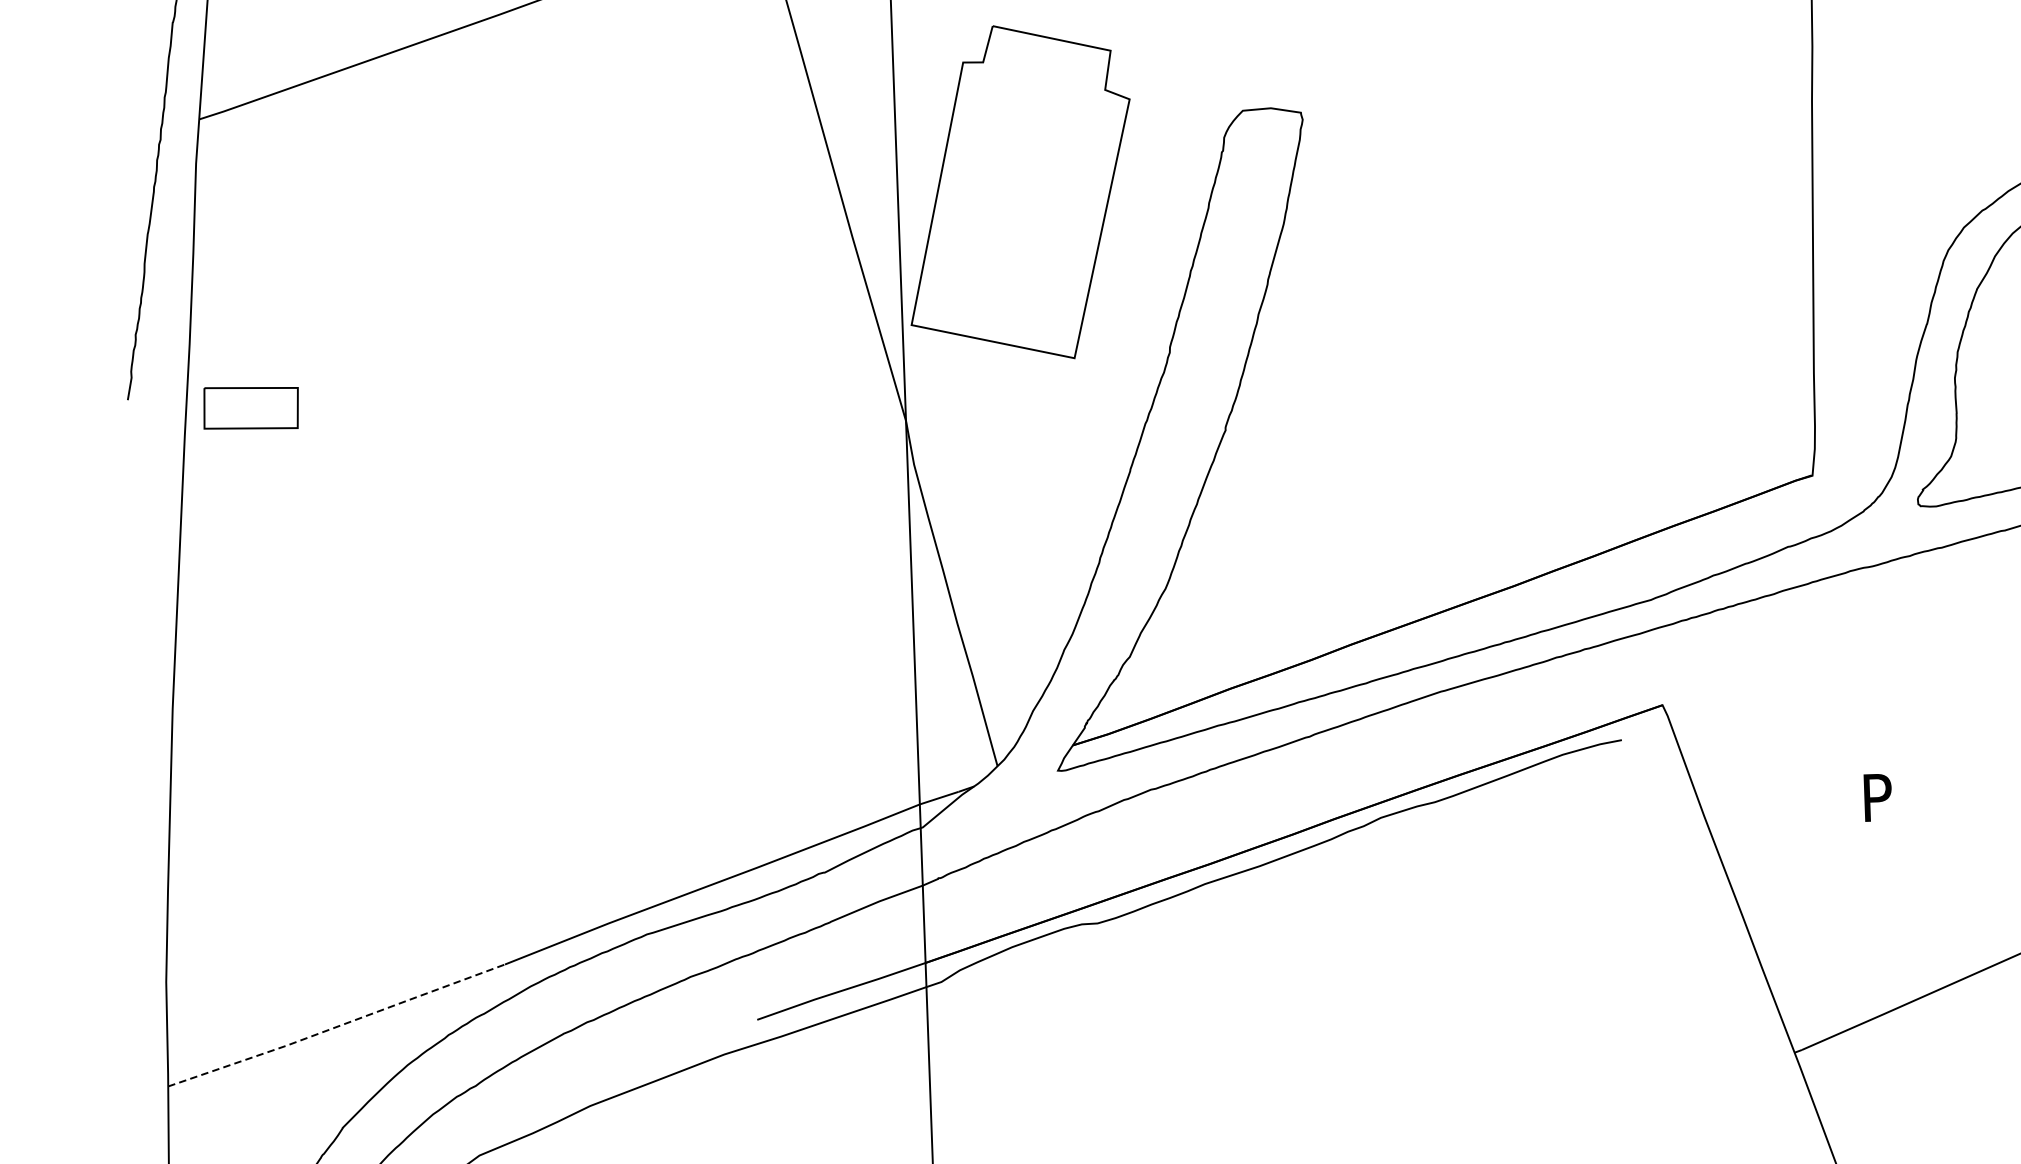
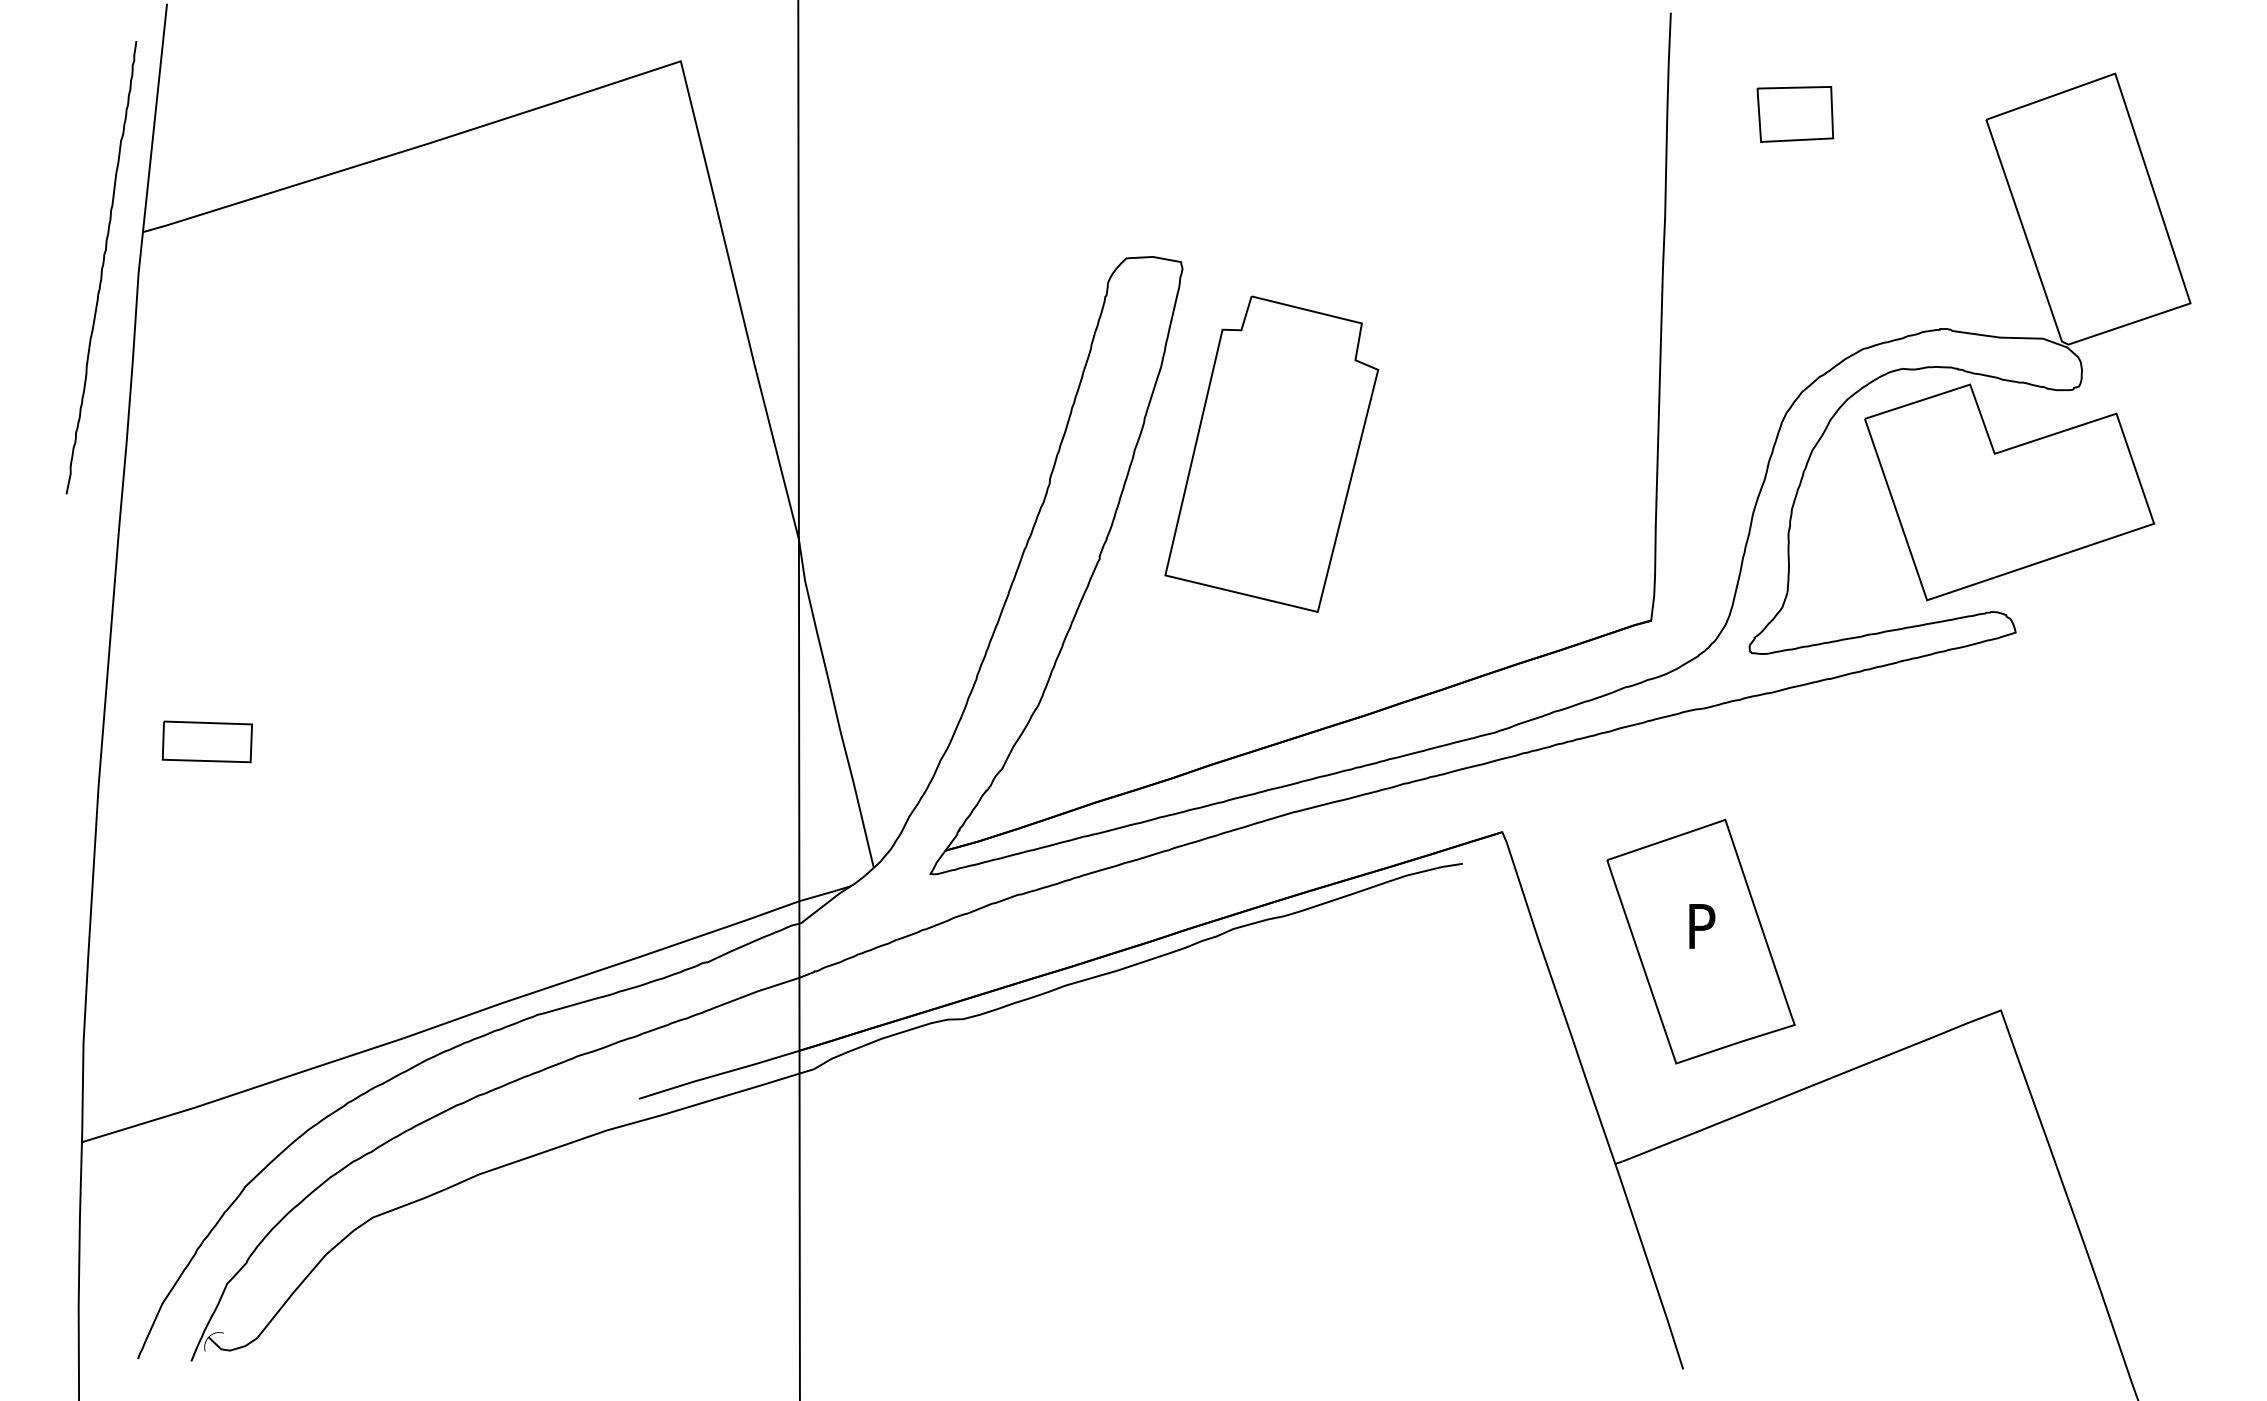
part: (1019, 191) -> (1271, 453), moved
part: (250, 407) -> (206, 741), moved
part: (1876, 813) -> (1700, 941), added
line: (337, 1026) -> (243, 1091), dashed -> solid

